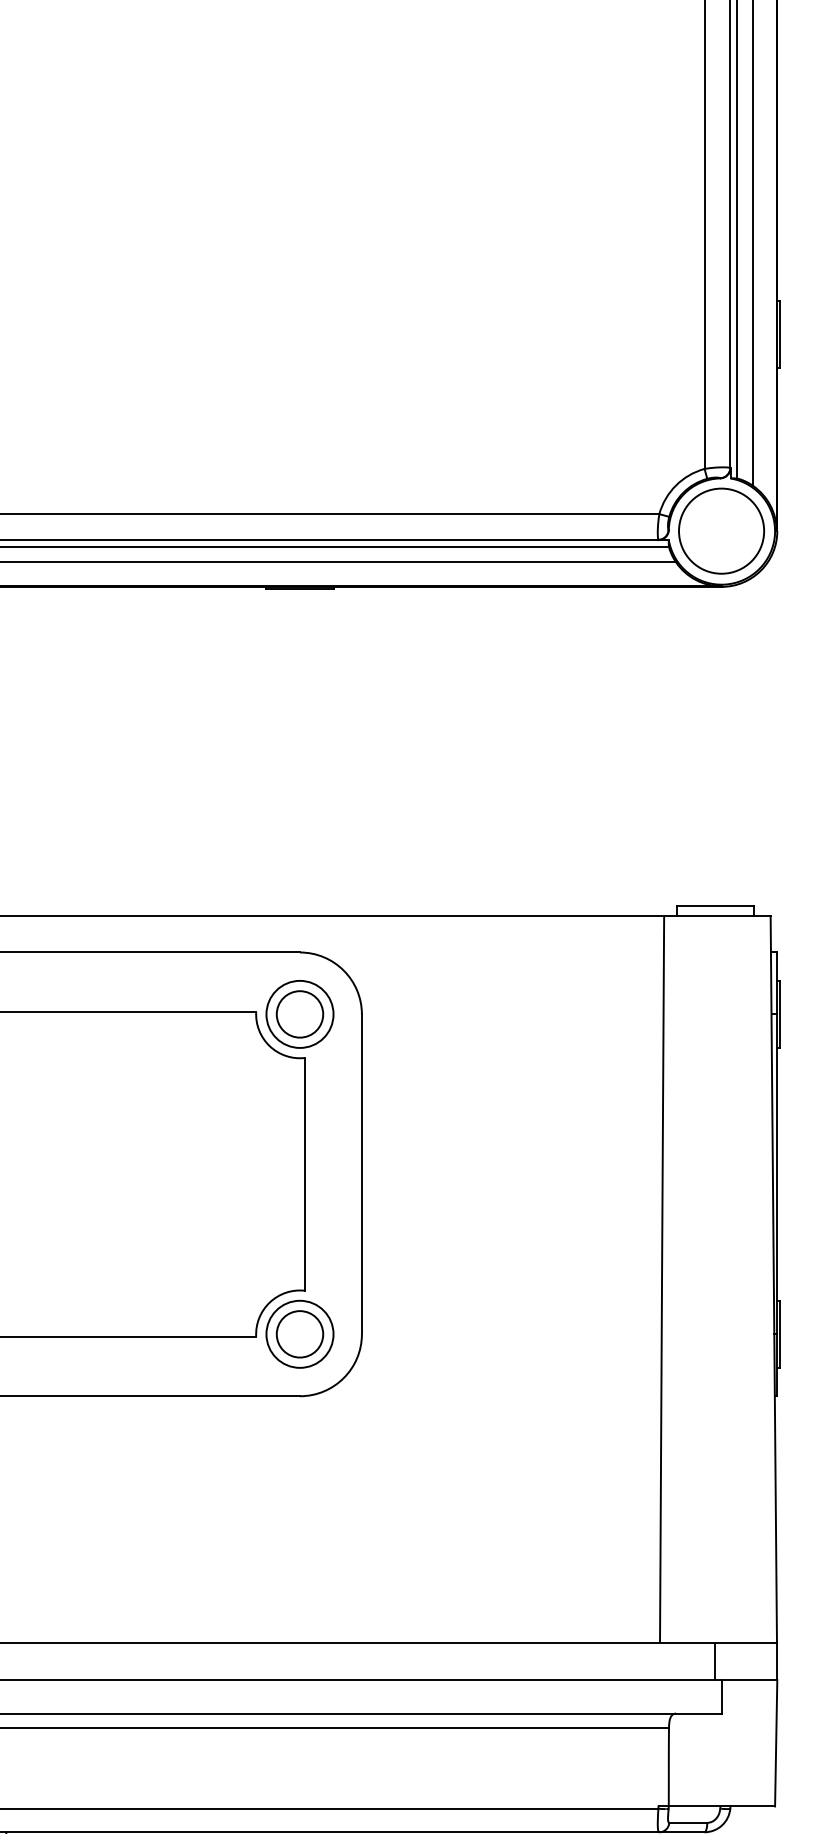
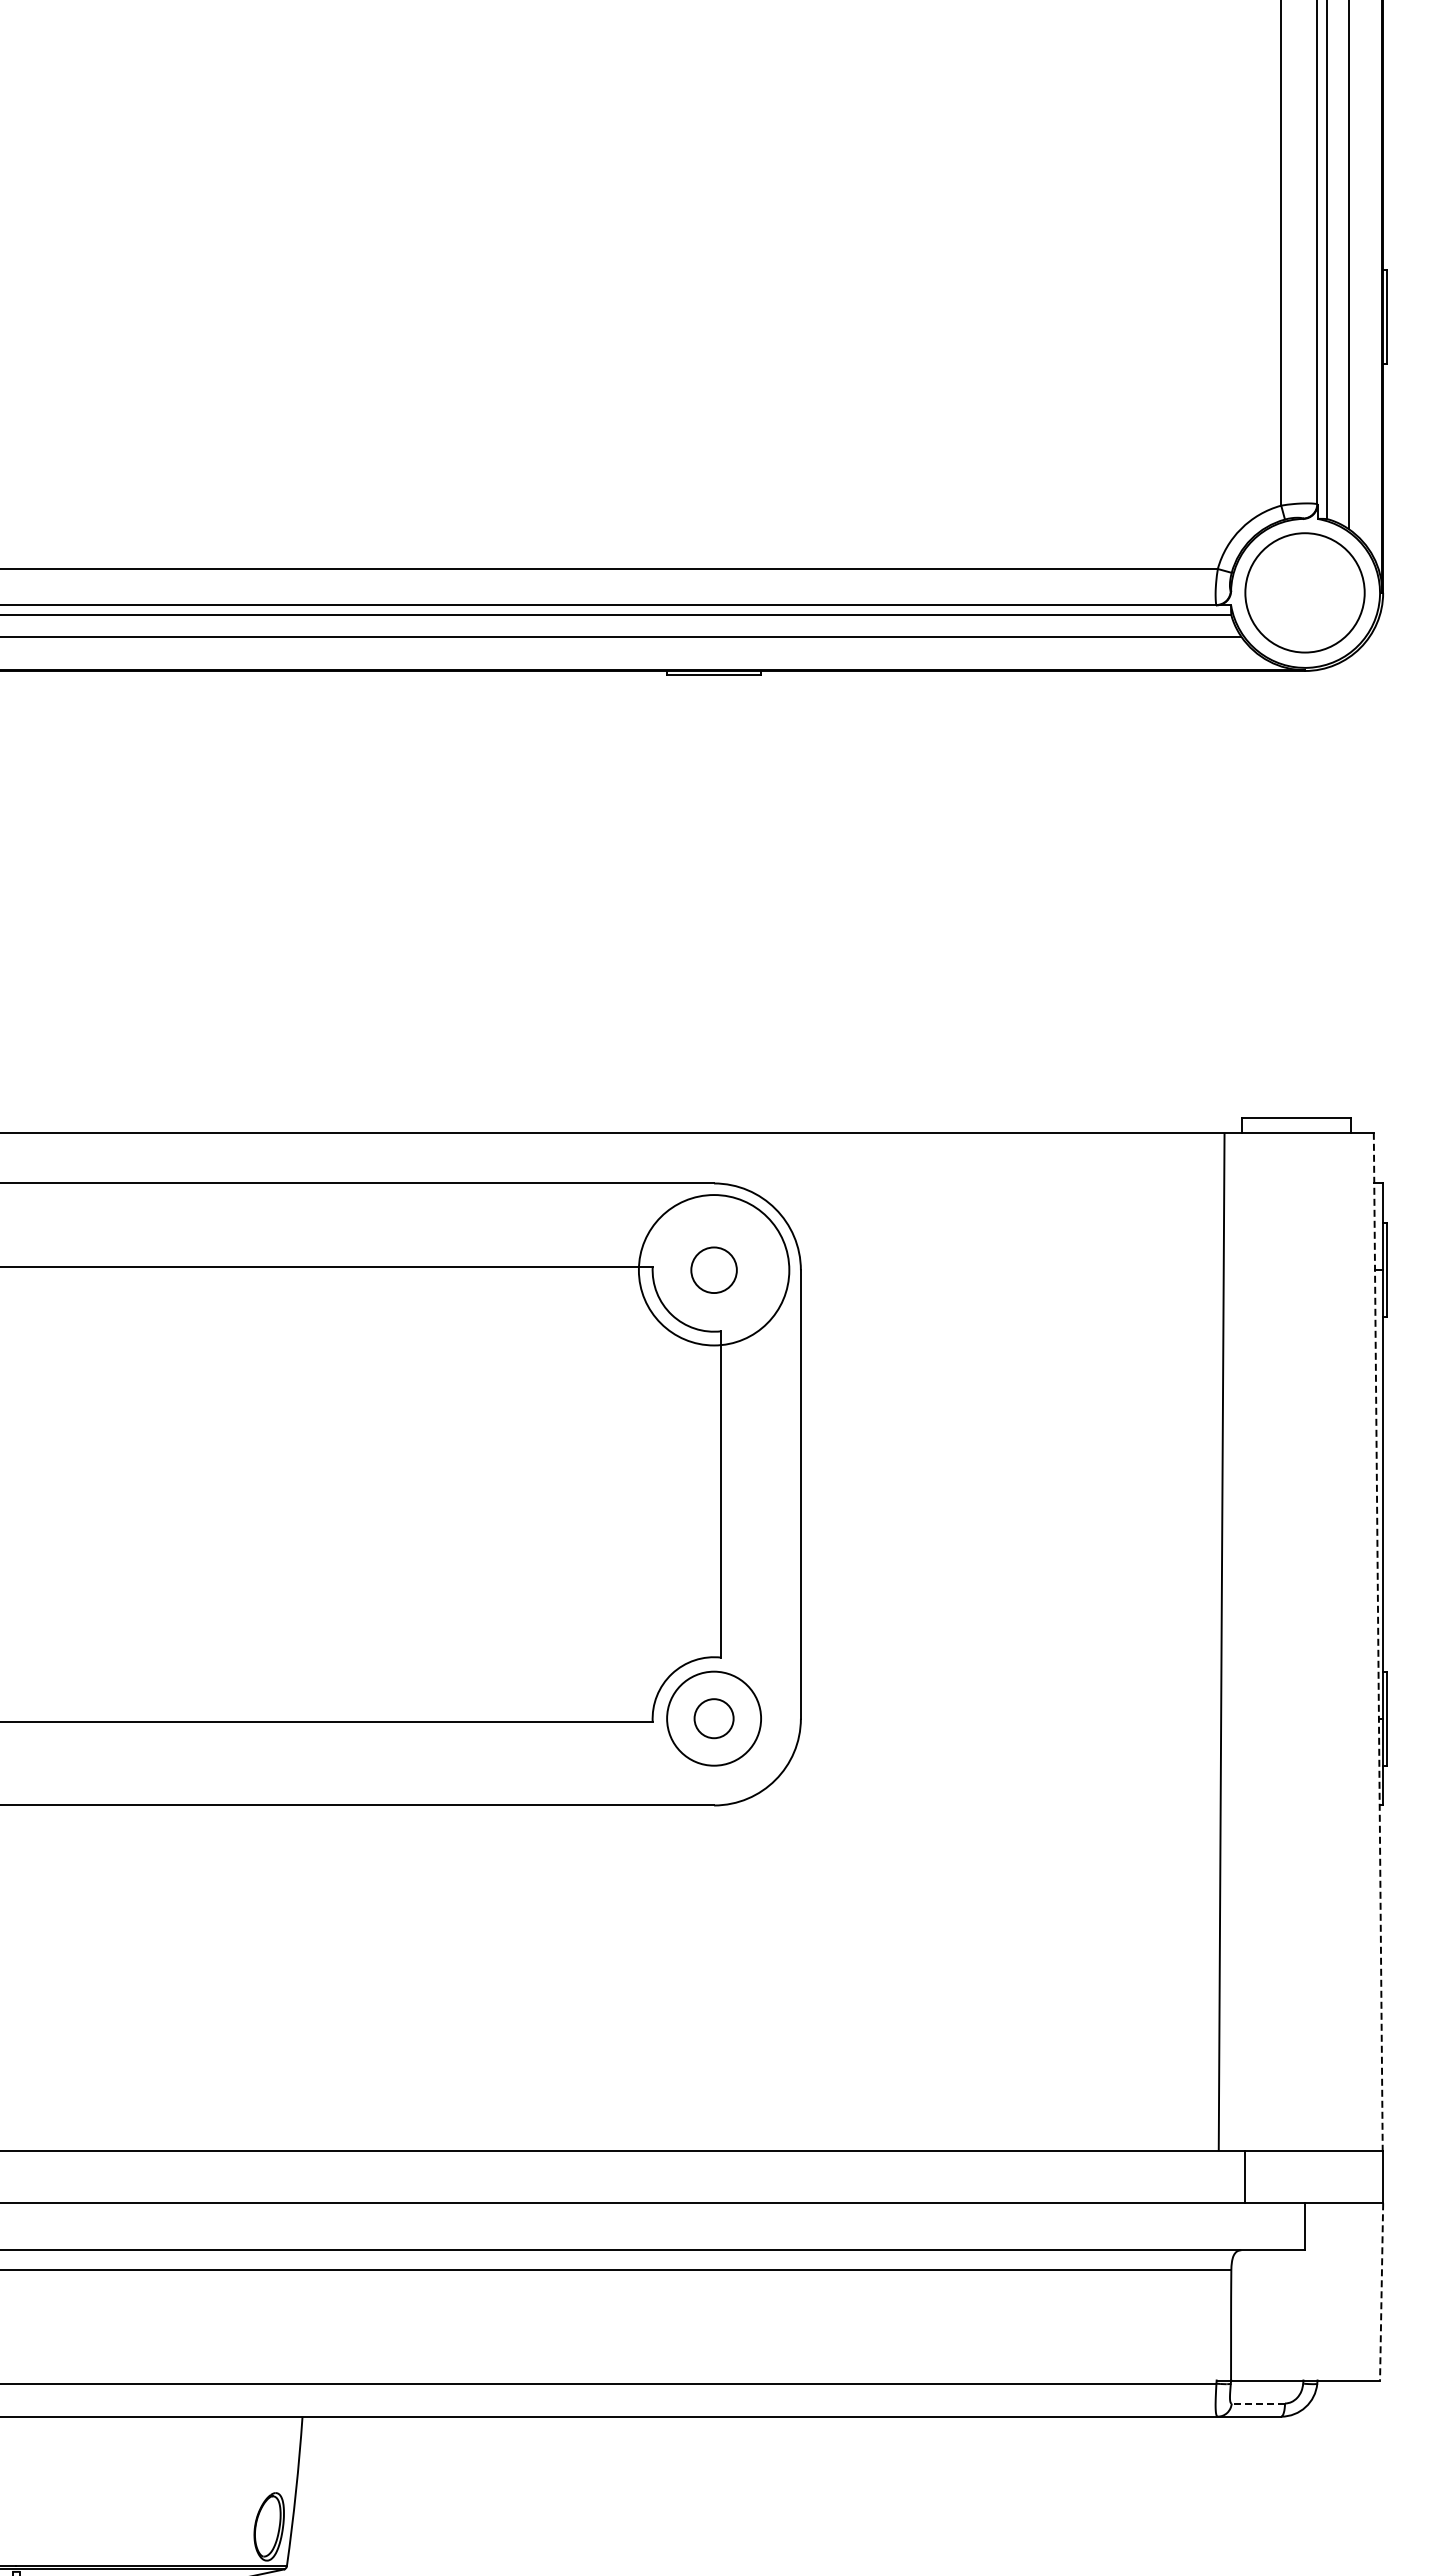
circle: (299, 1013) -> (713, 1269), size x0.7
circle: (300, 1014) -> (714, 1270), size x1.6
line: (773, 1279) -> (1378, 1642), solid -> dashed
circle: (299, 1334) -> (713, 1718), size x0.6
line: (715, 1661) -> (1245, 2177), moved
line: (776, 1742) -> (1381, 2291), solid -> dashed
line: (688, 1822) -> (1258, 2403), solid -> dashed

